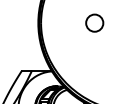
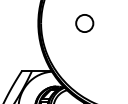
circle: (94, 23) -> (84, 23), moved

